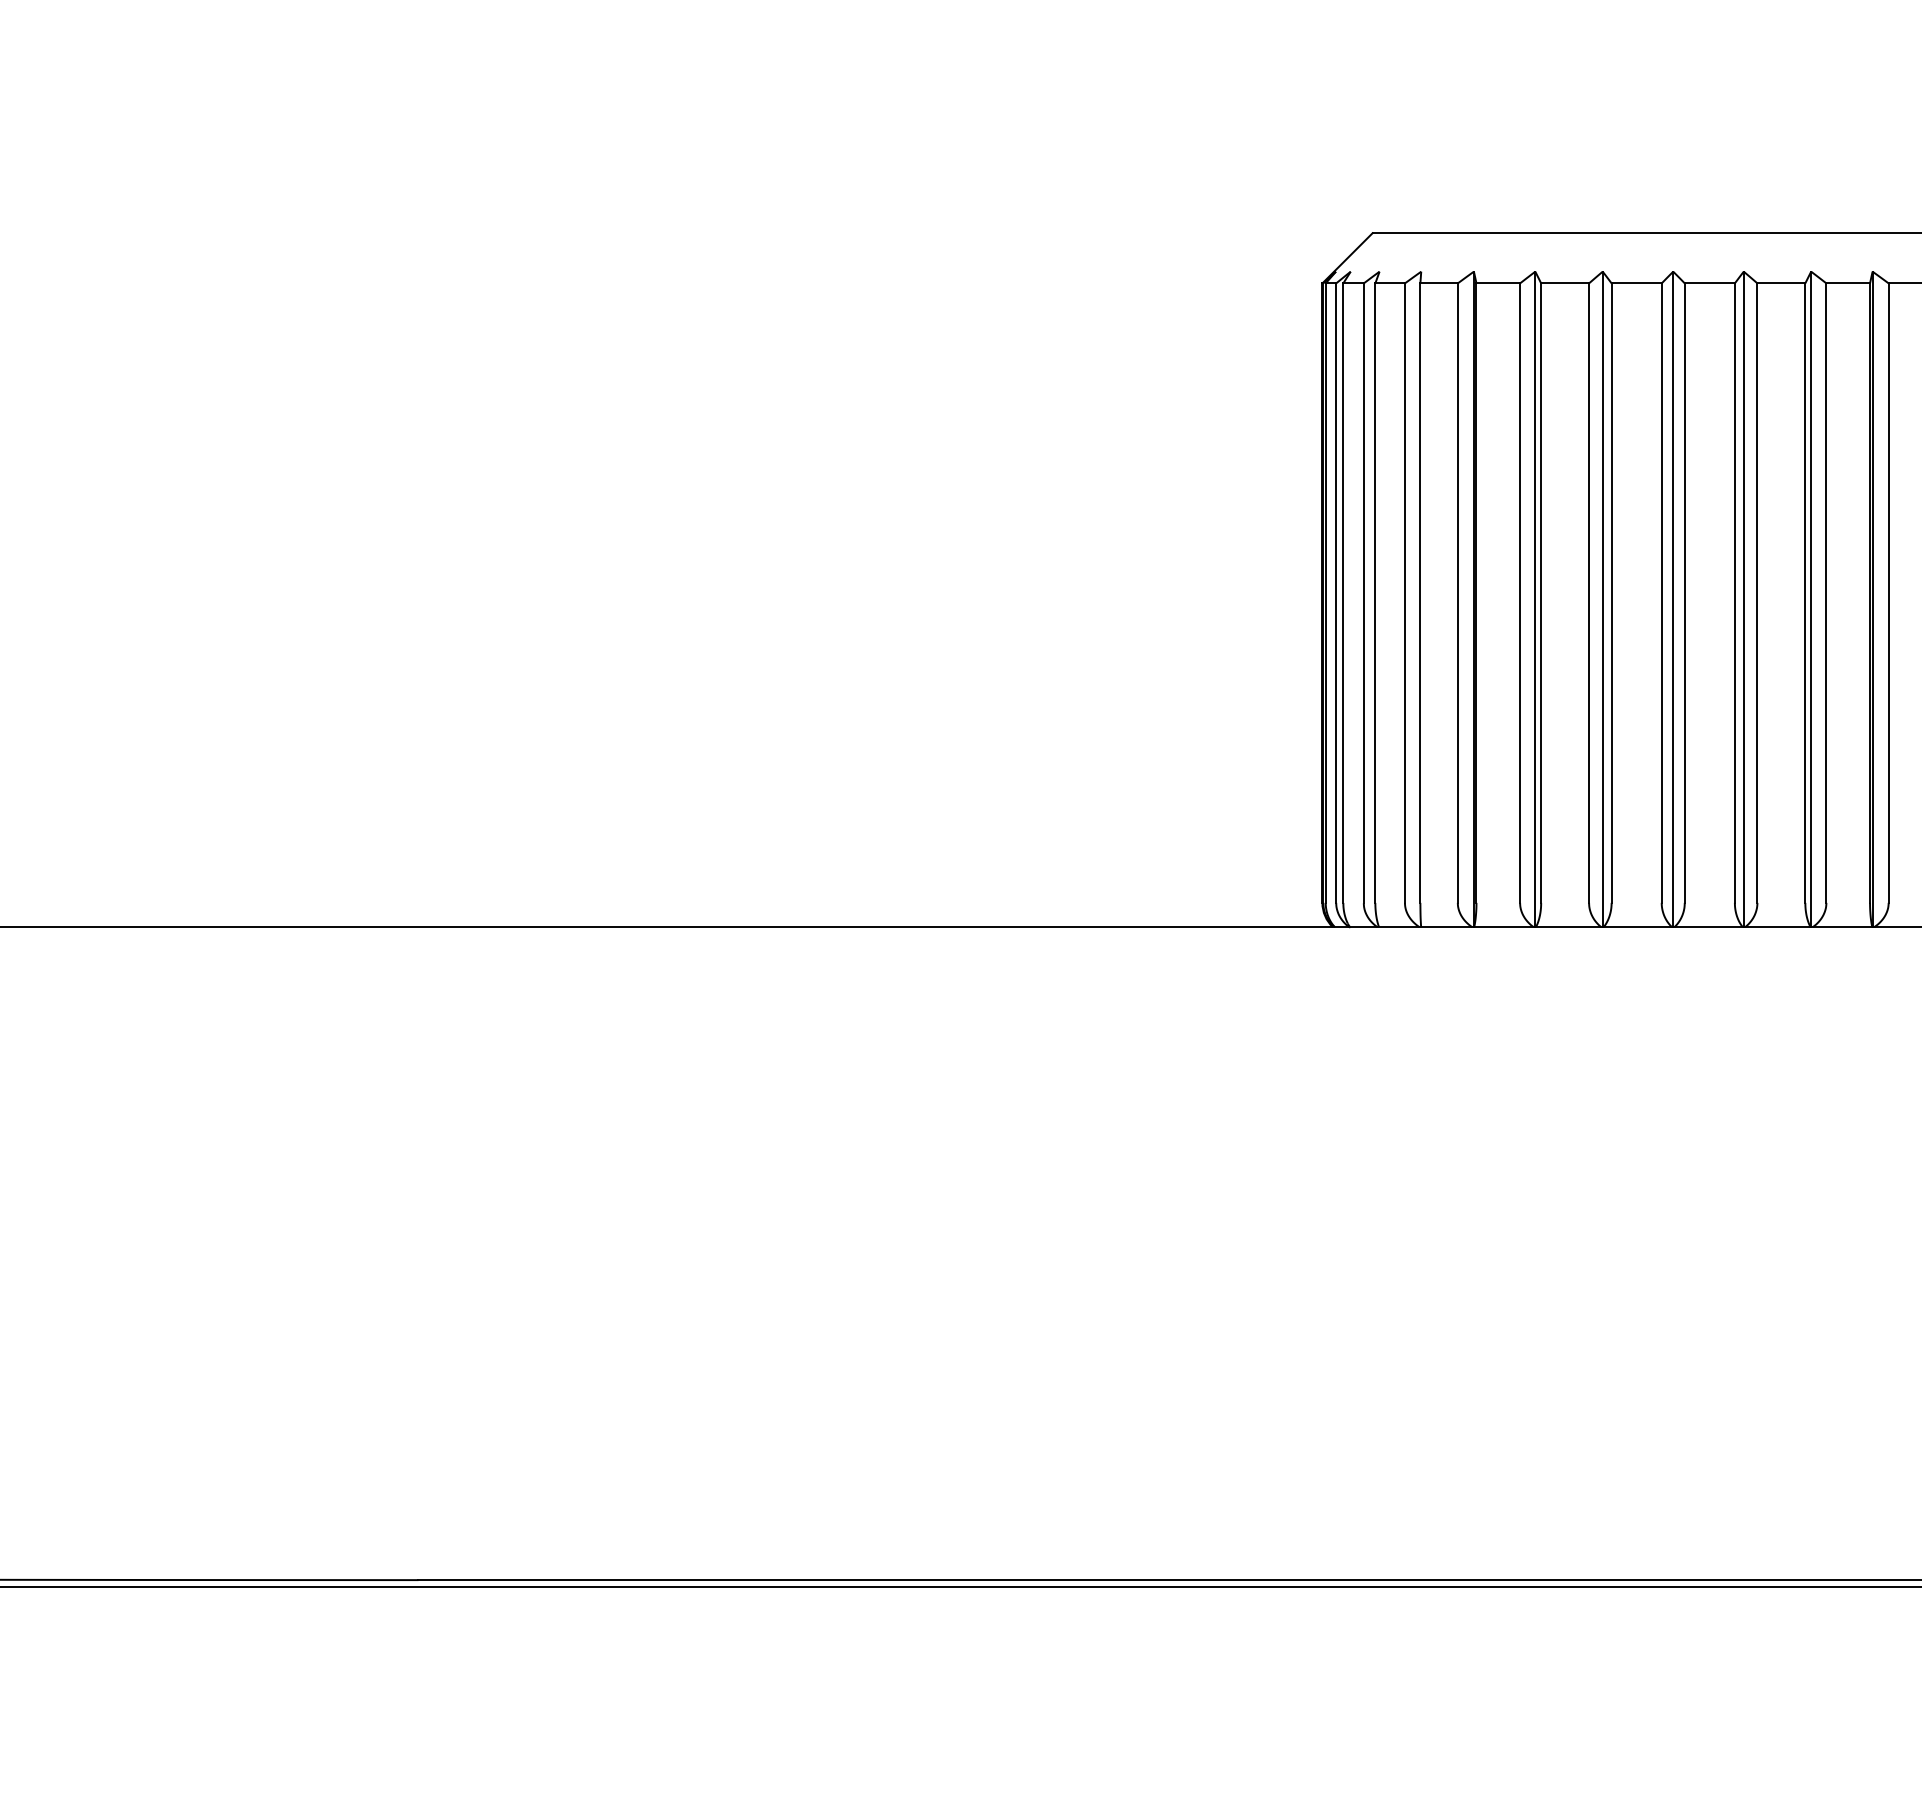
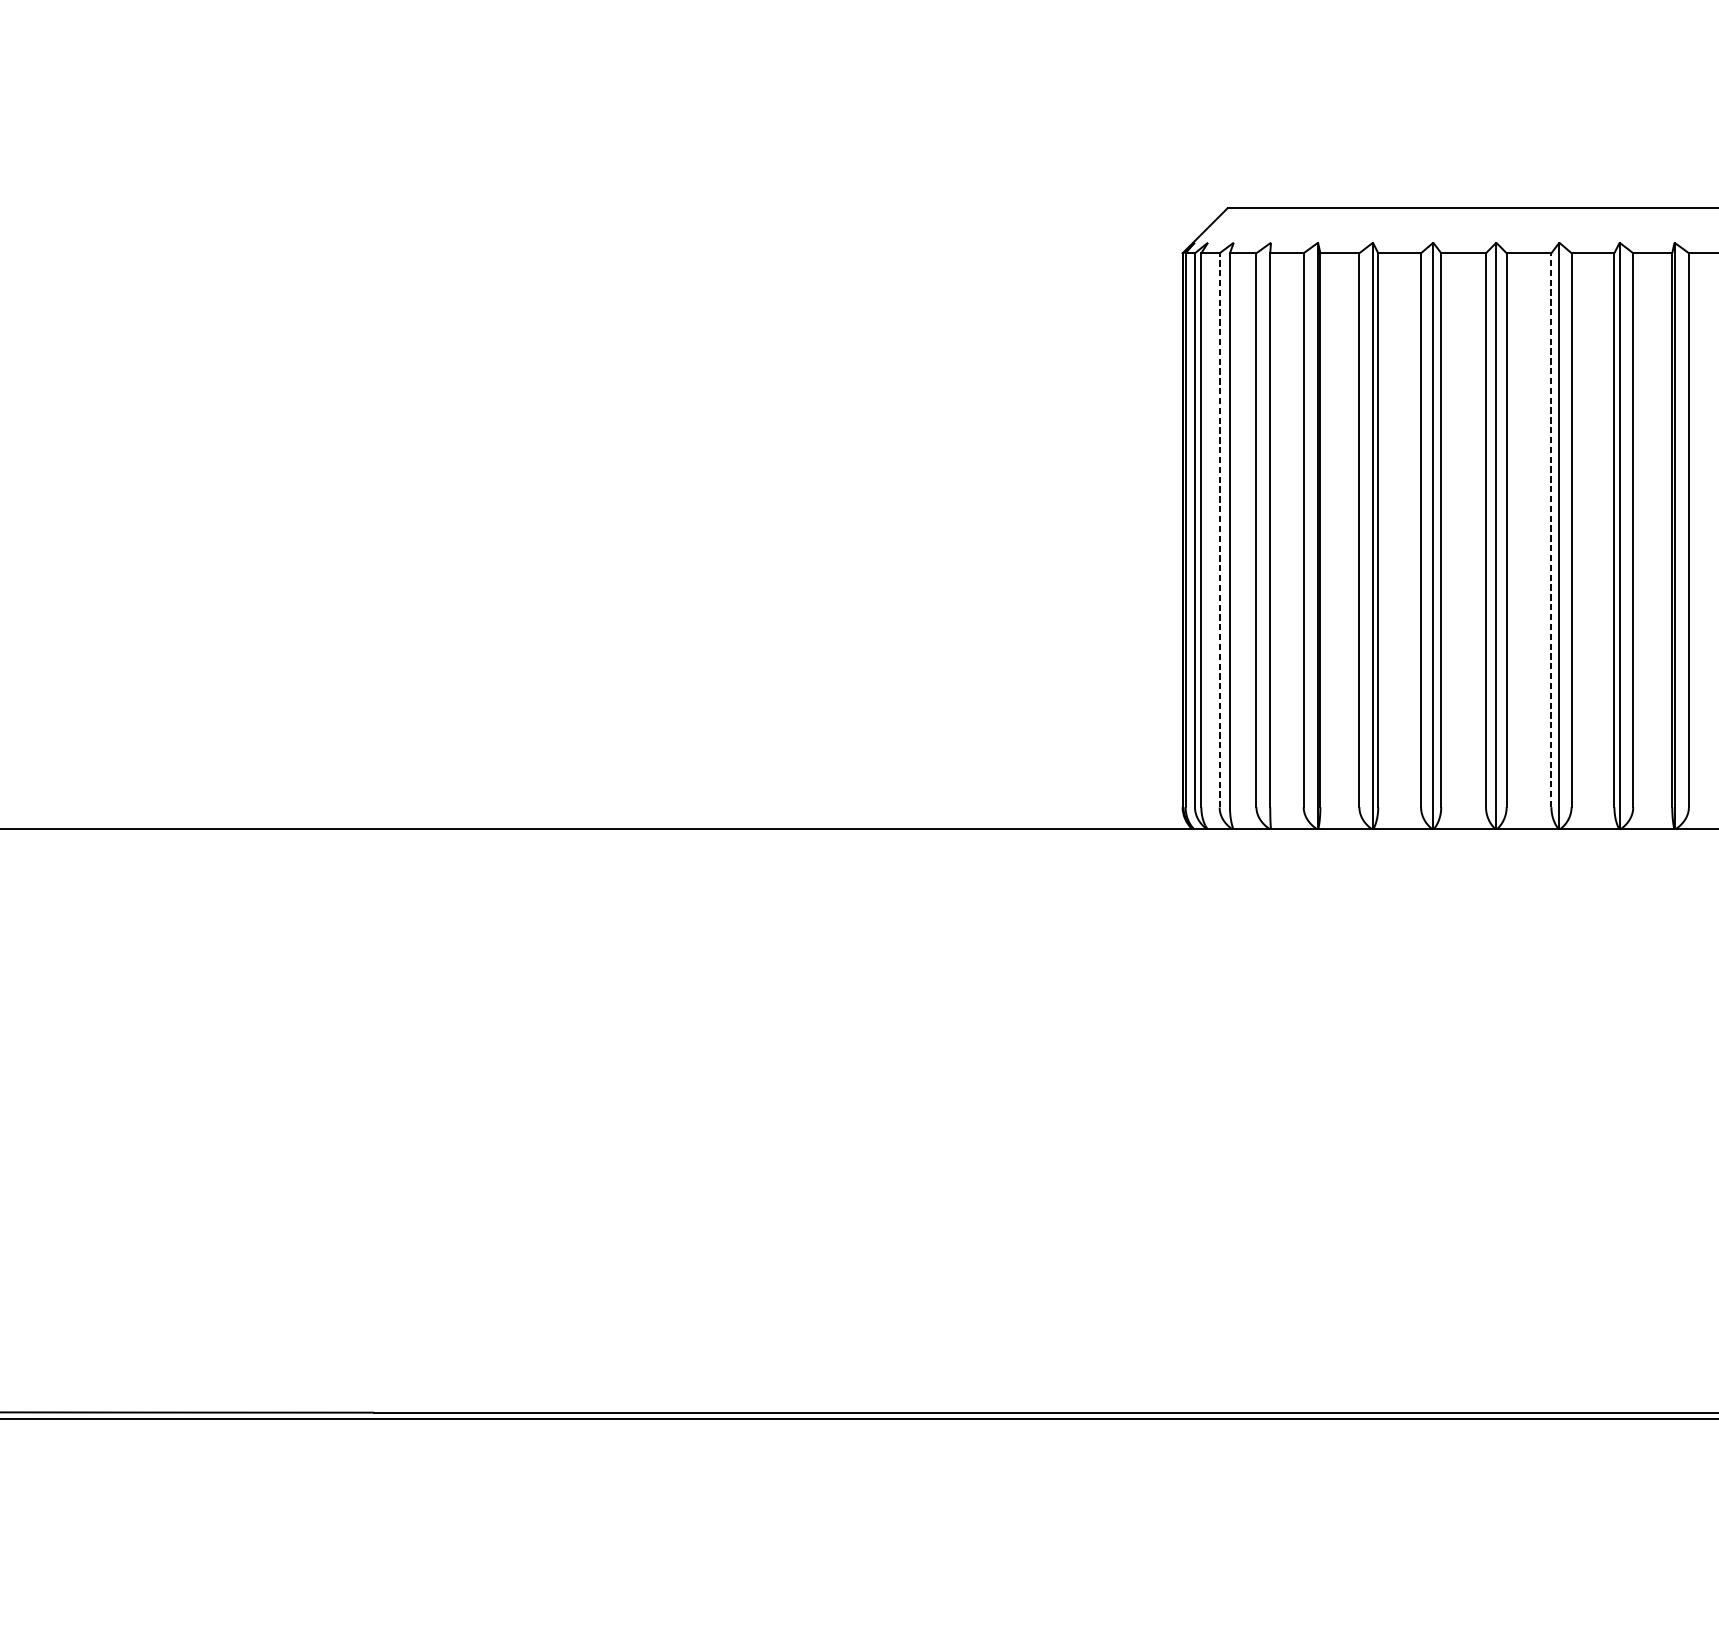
line: (1363, 593) -> (1219, 530), solid -> dashed
line: (1734, 593) -> (1551, 530), solid -> dashed

